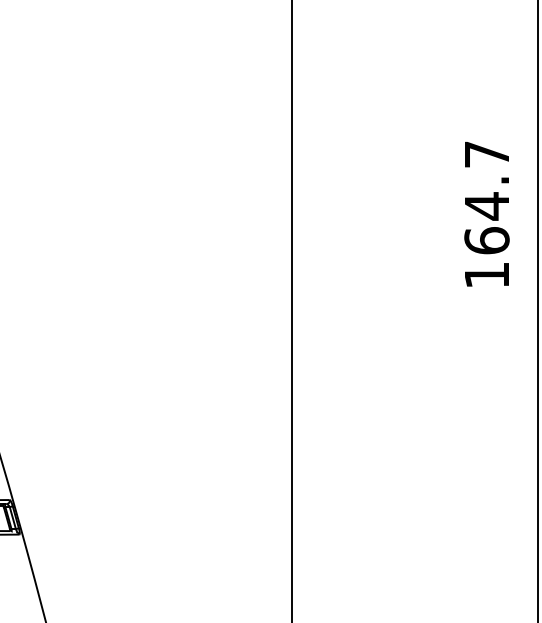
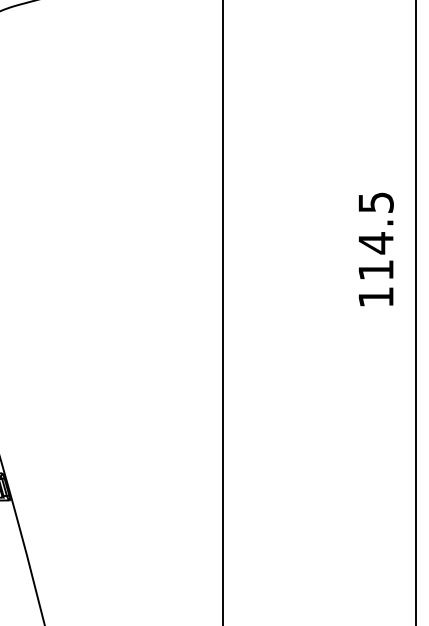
text: (486, 197) -> (375, 236), 164.7 -> 114.5

